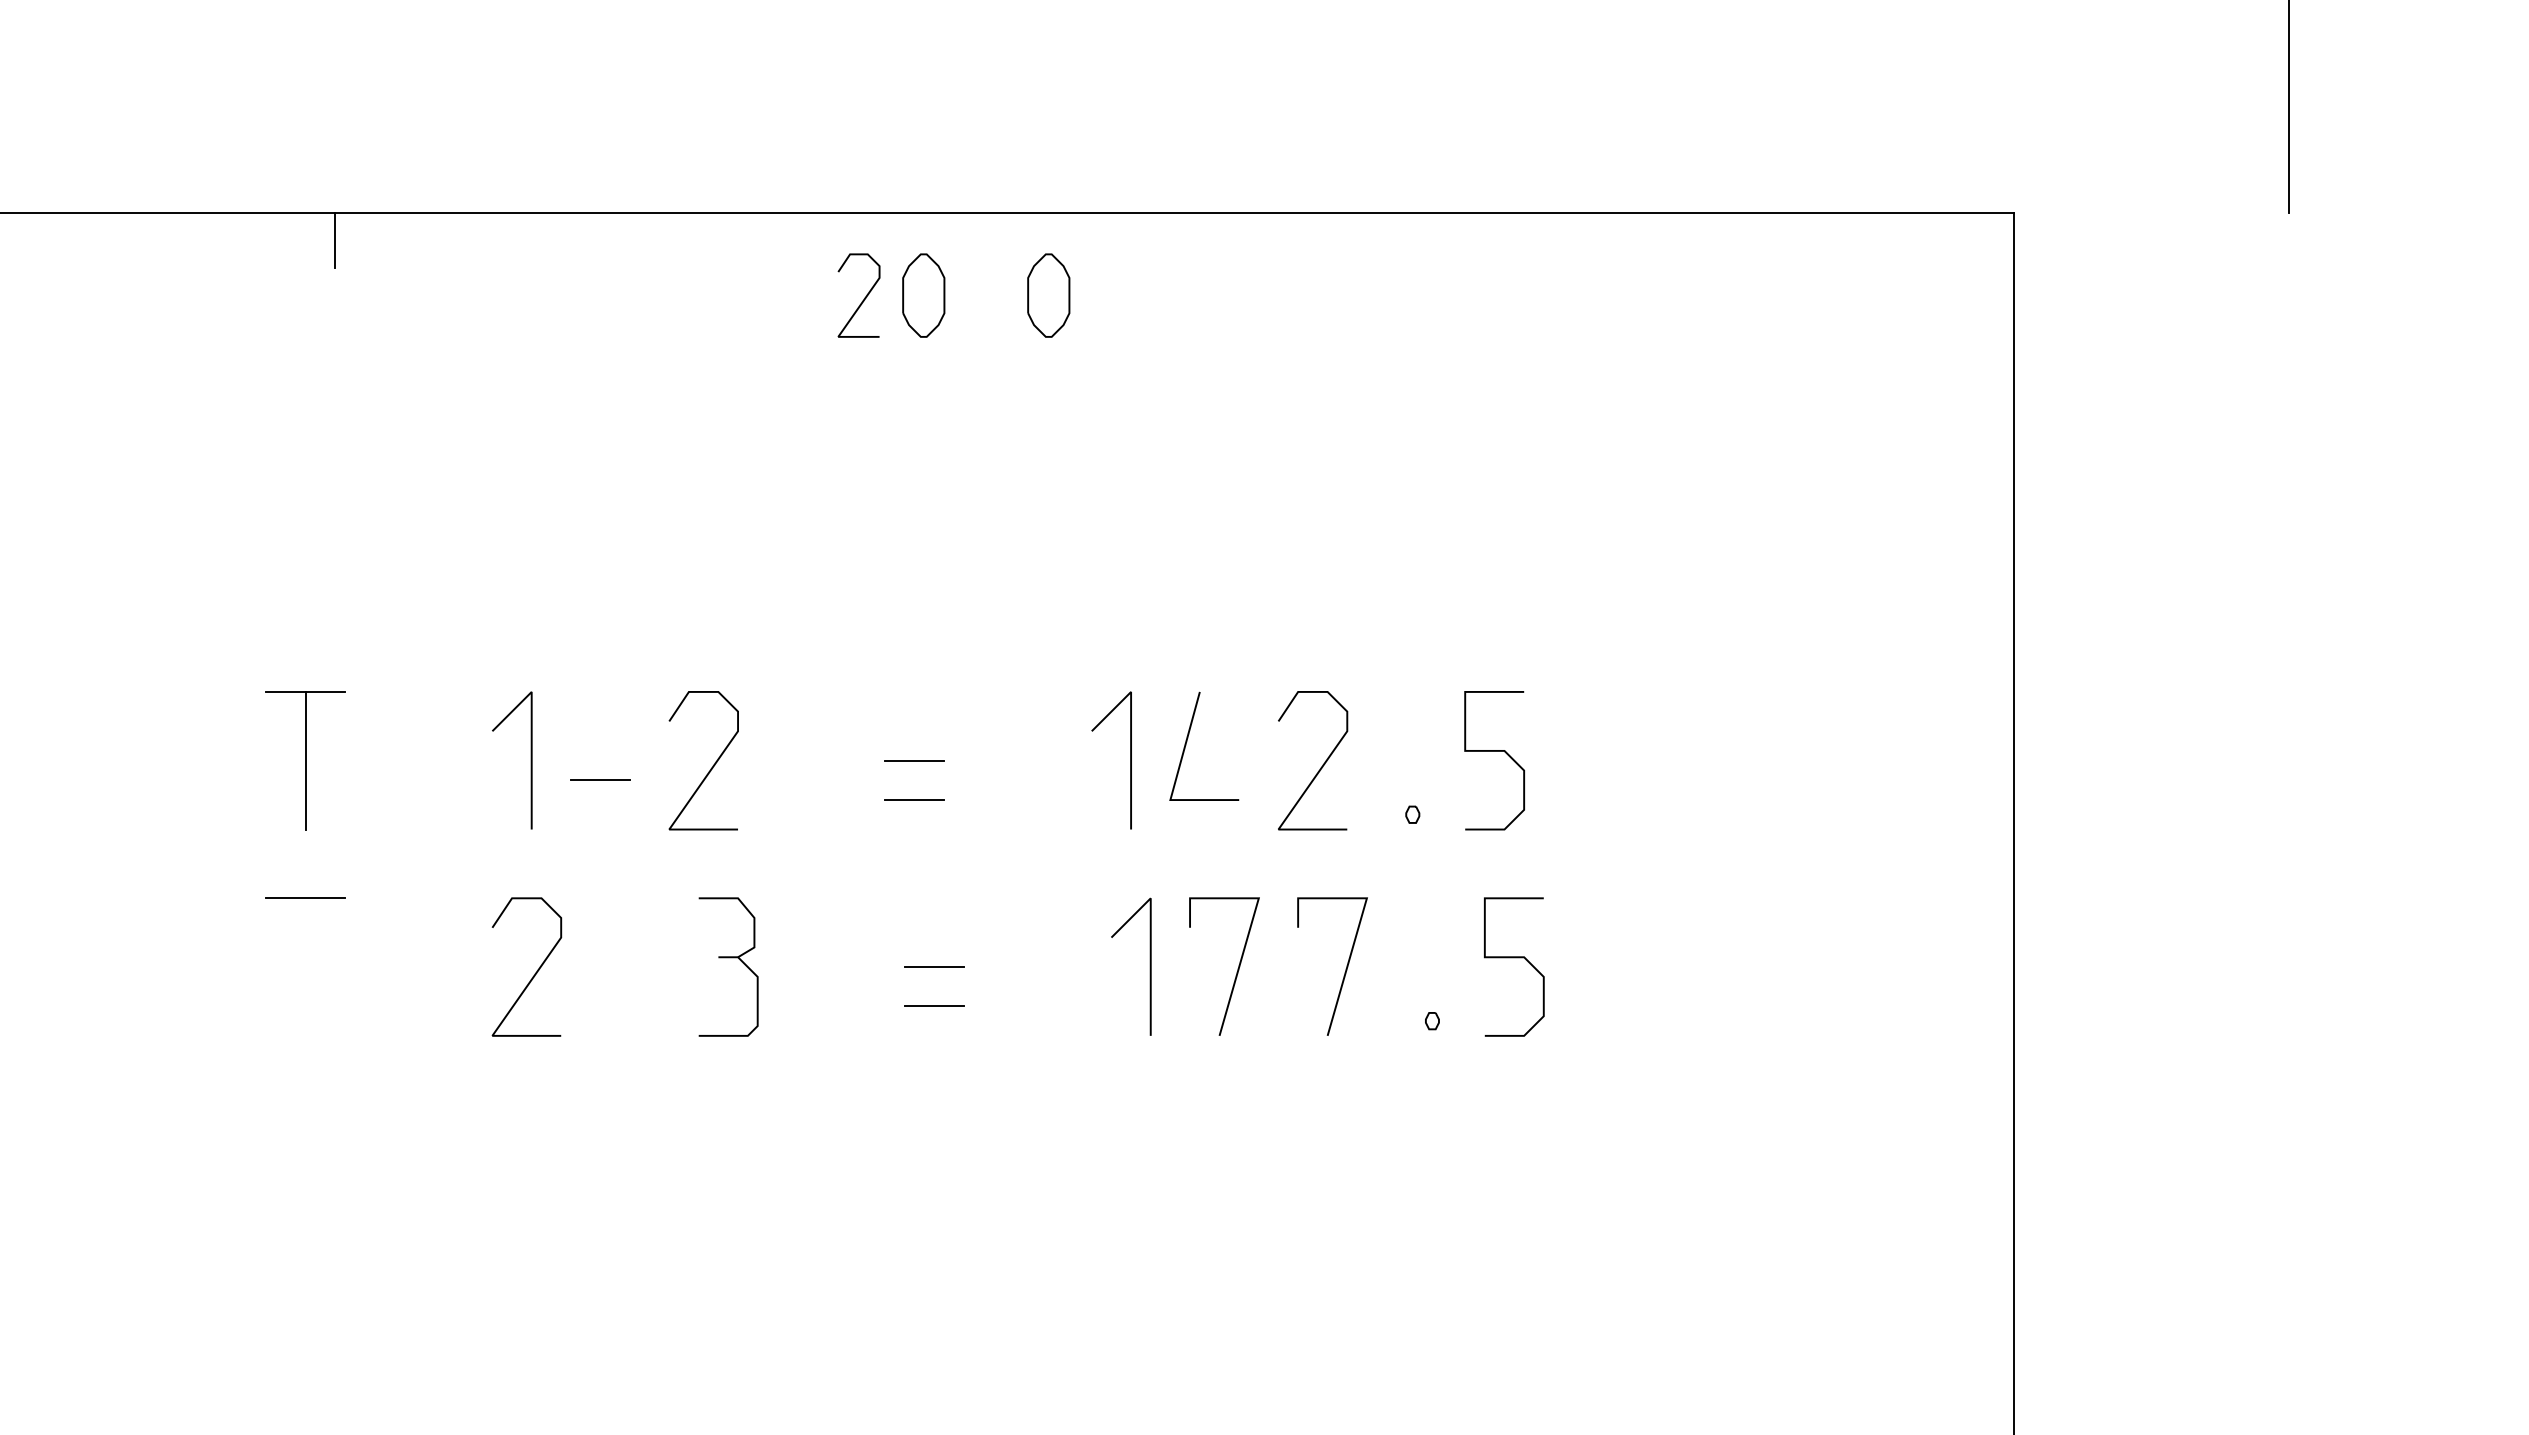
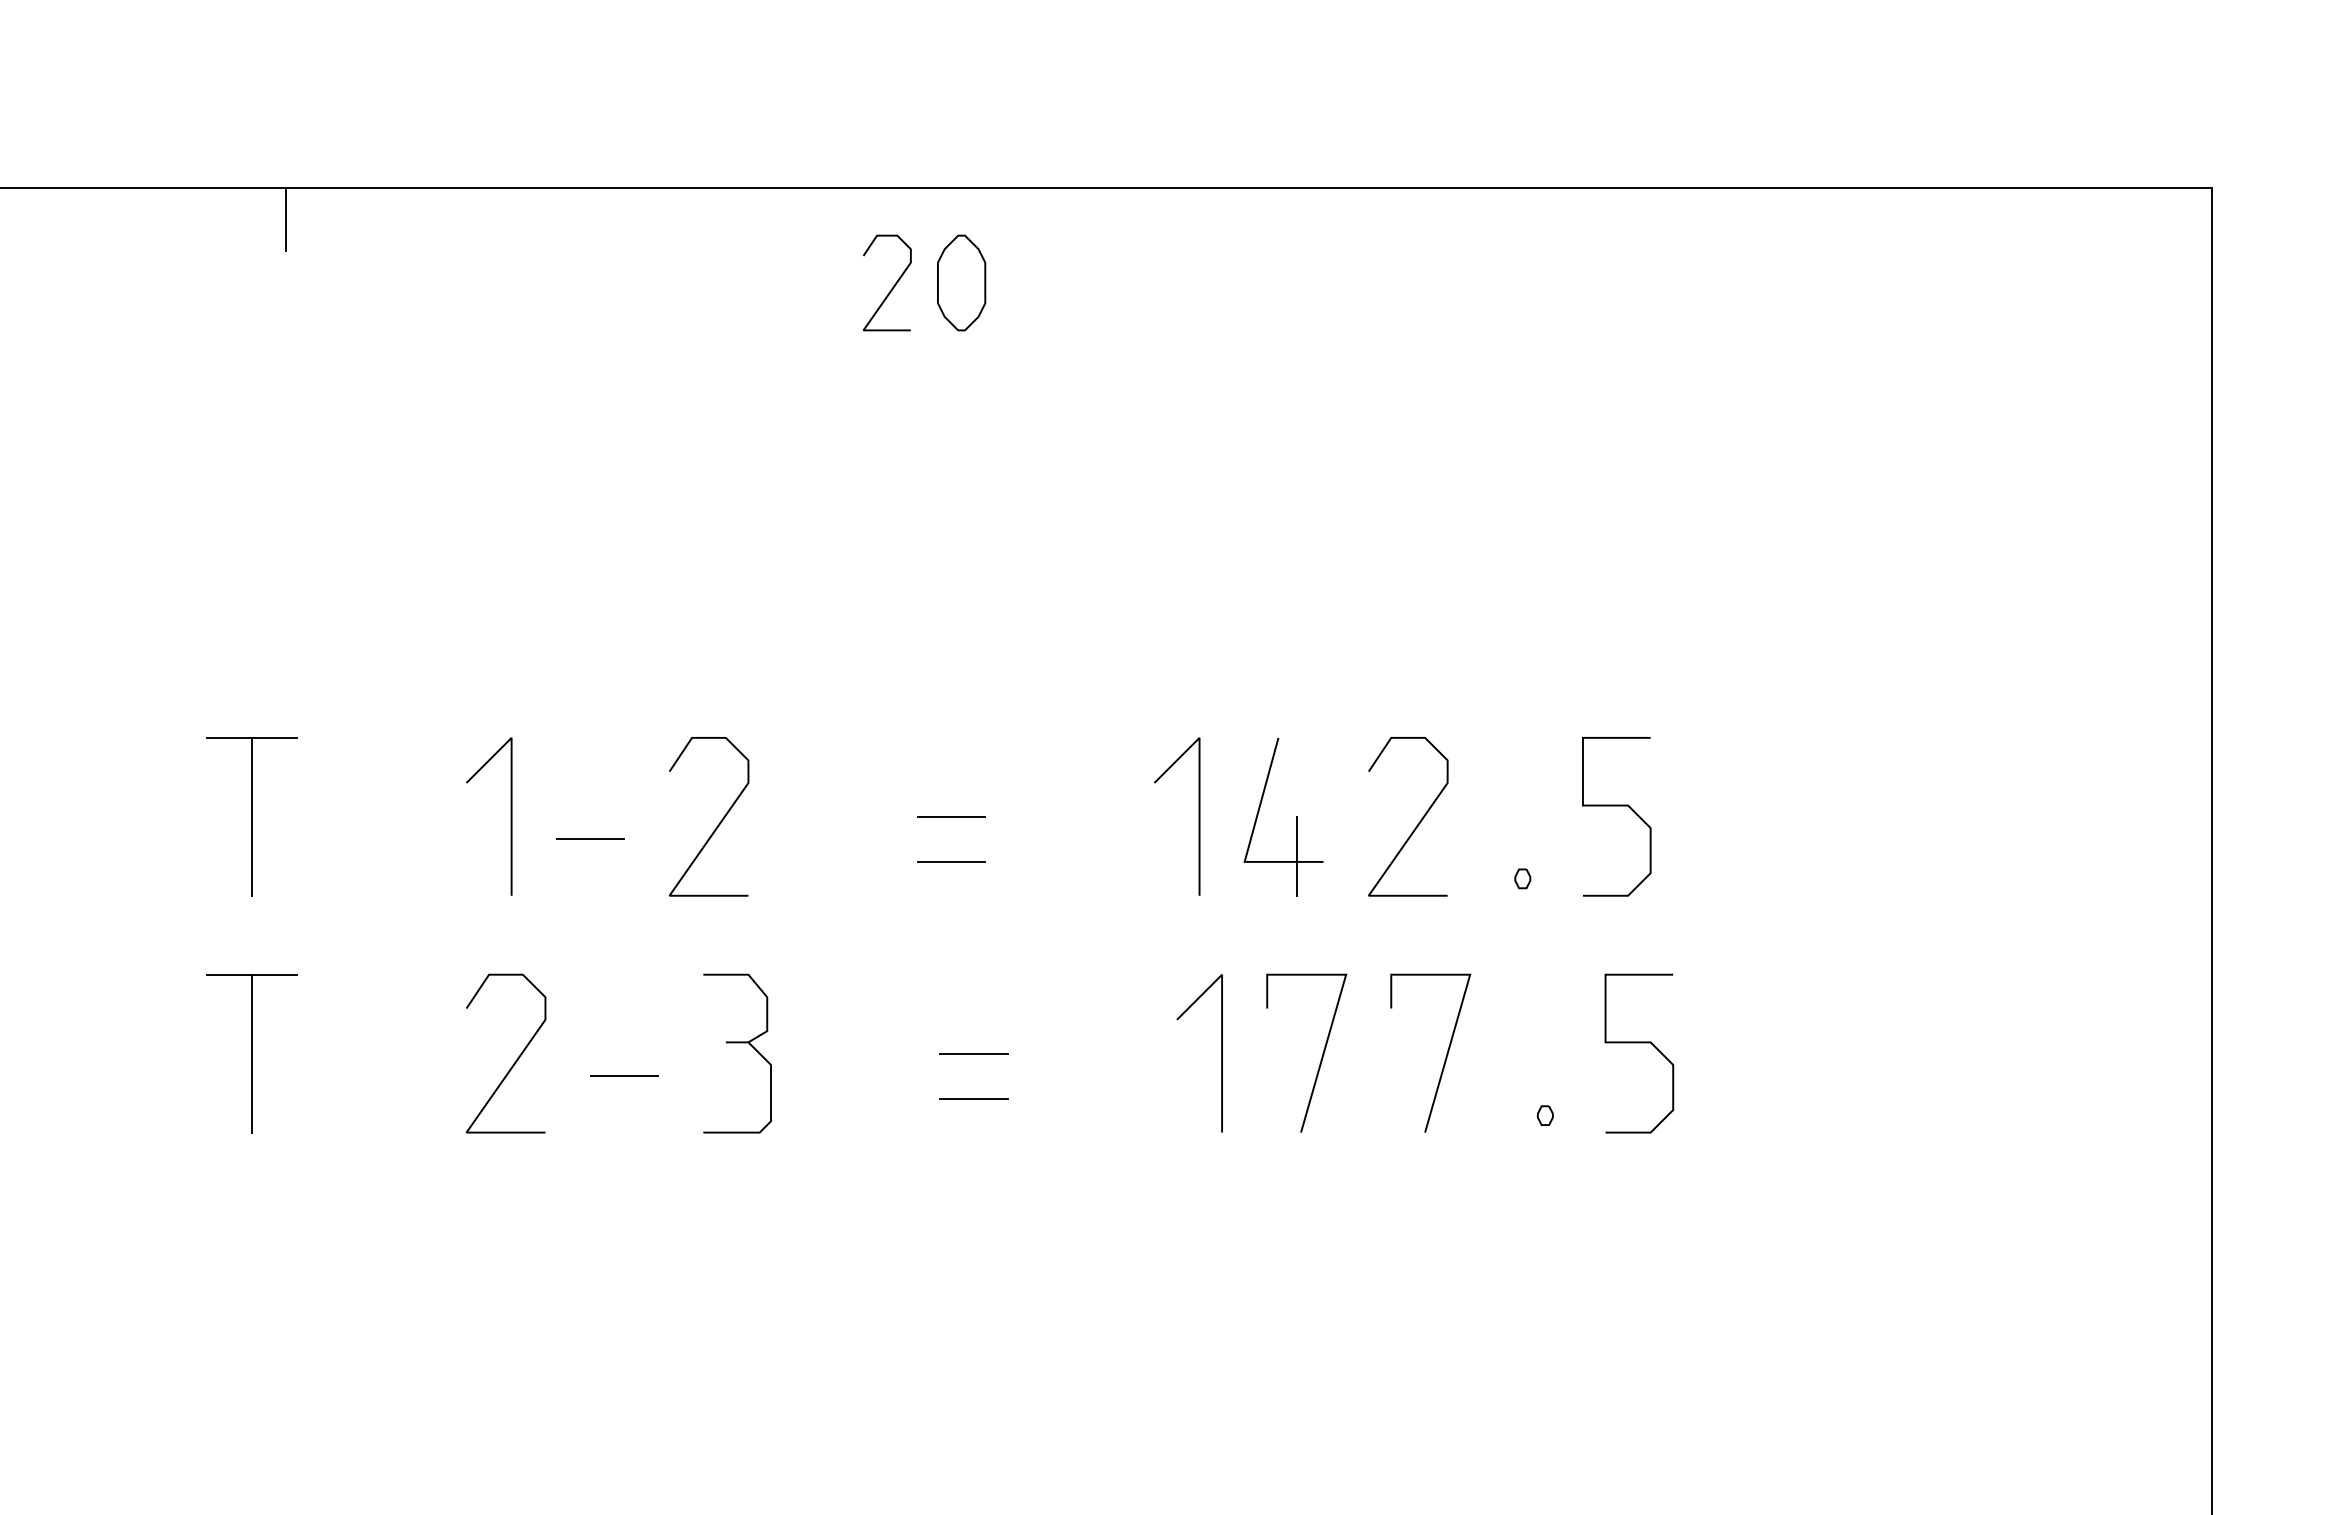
part: (1048, 295) -> (1104, 282), removed
line: (1216, 794) -> (1297, 855), added
line: (305, 966) -> (252, 1052), added
line: (629, 986) -> (623, 1075), added

